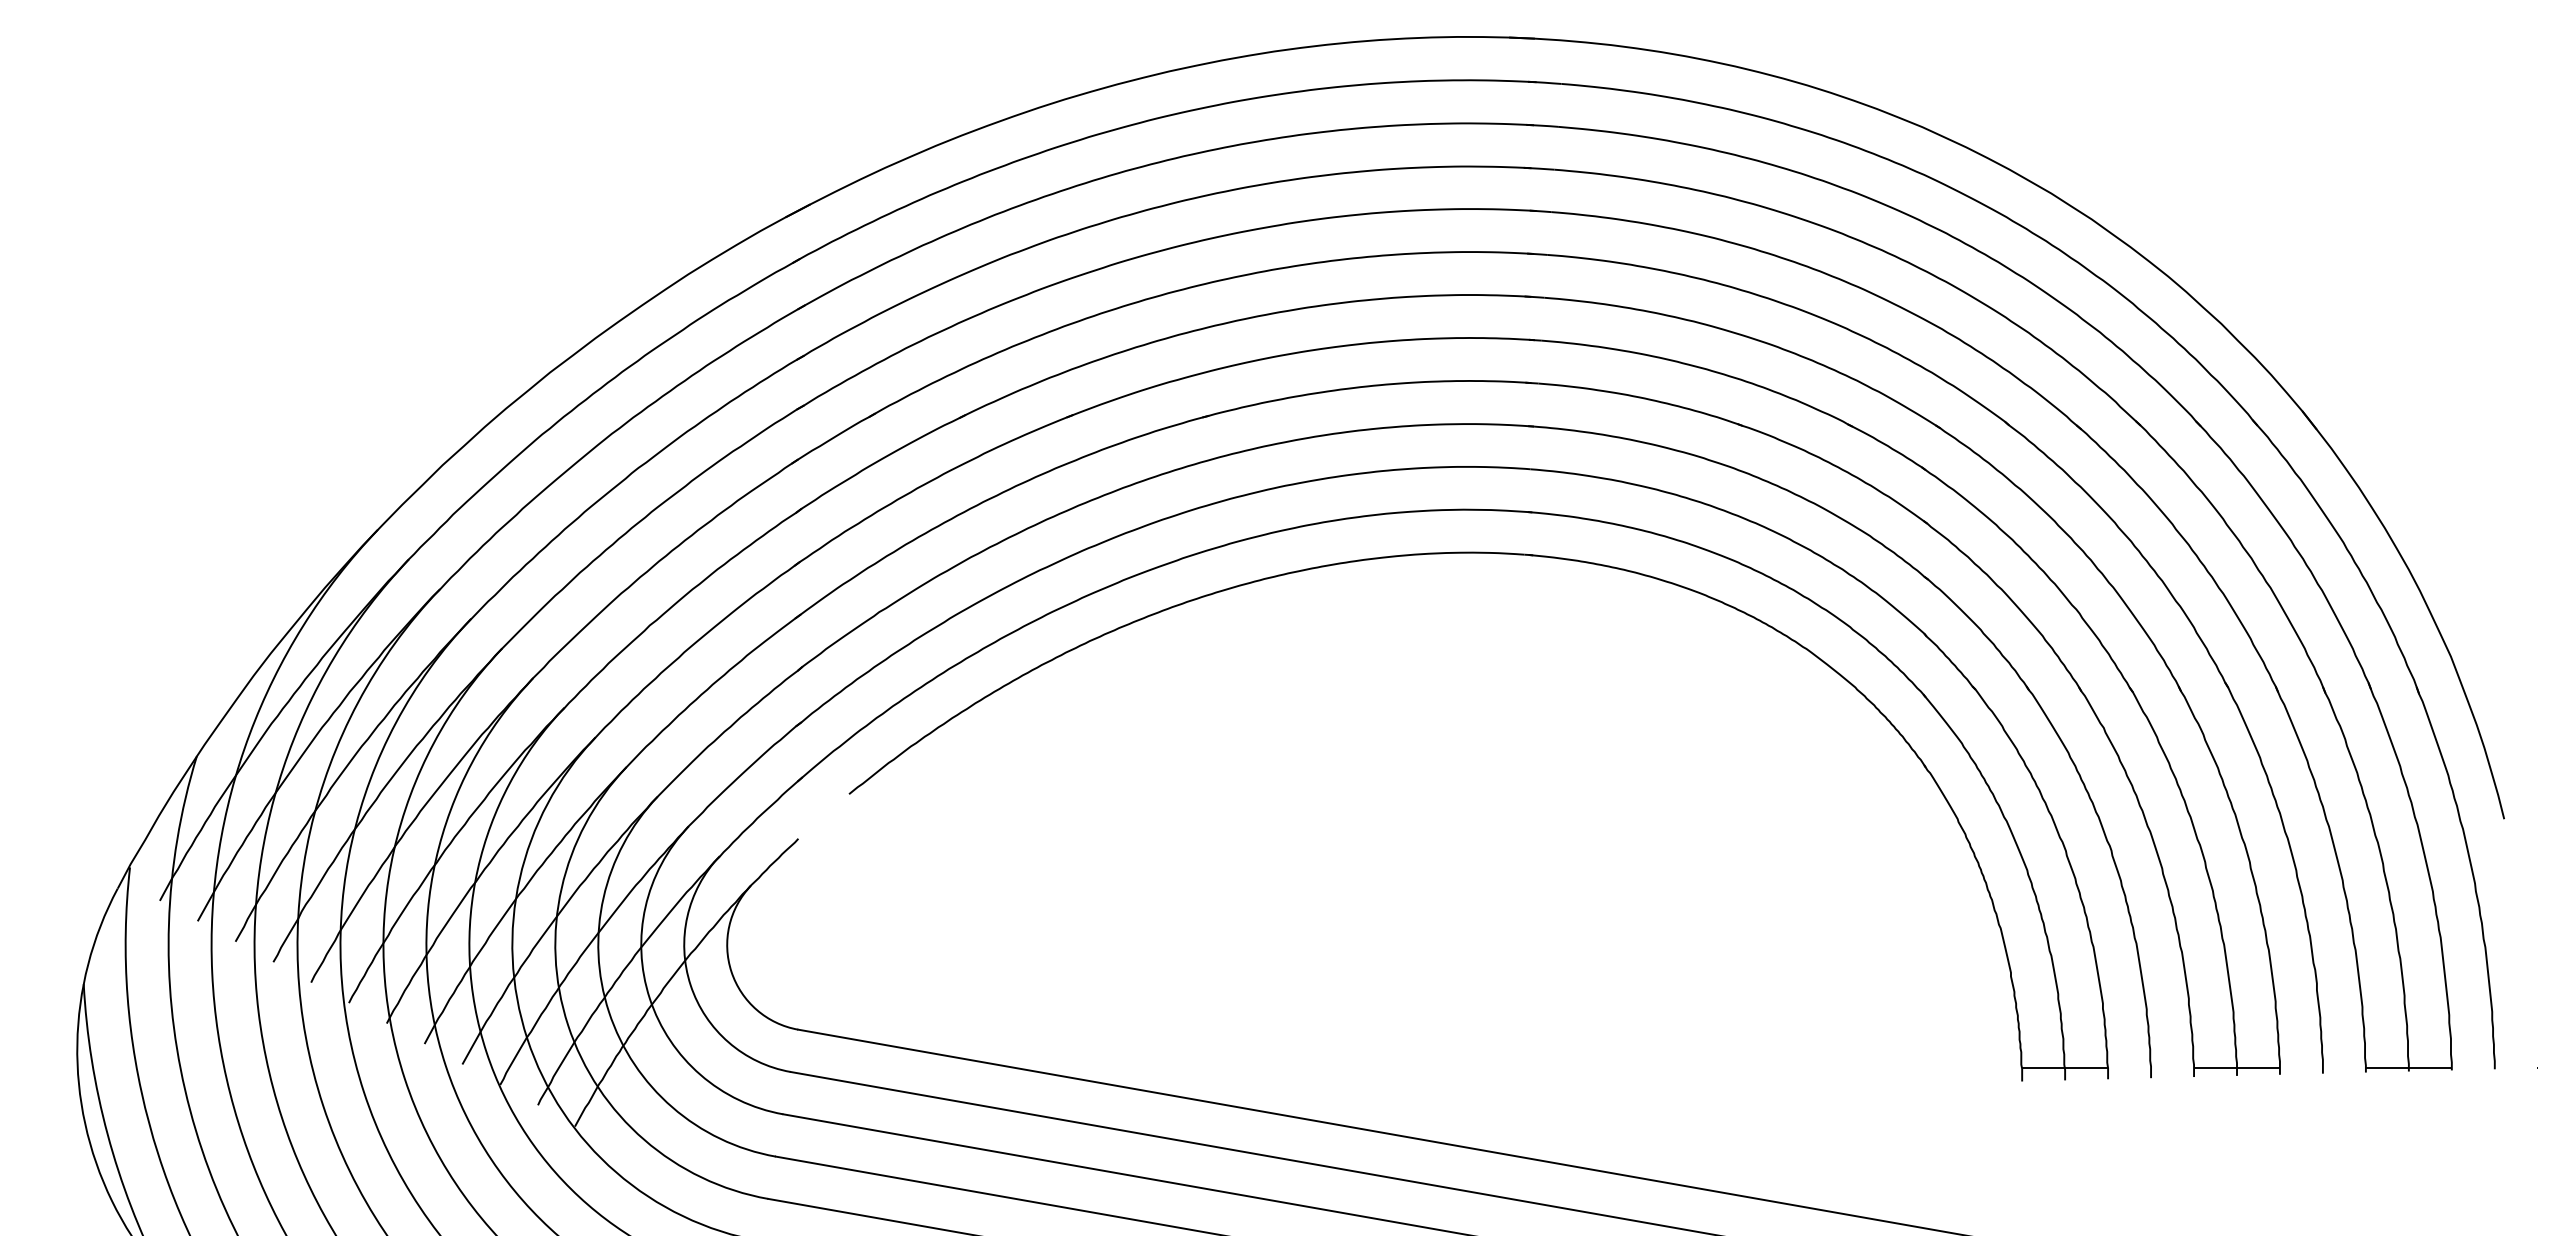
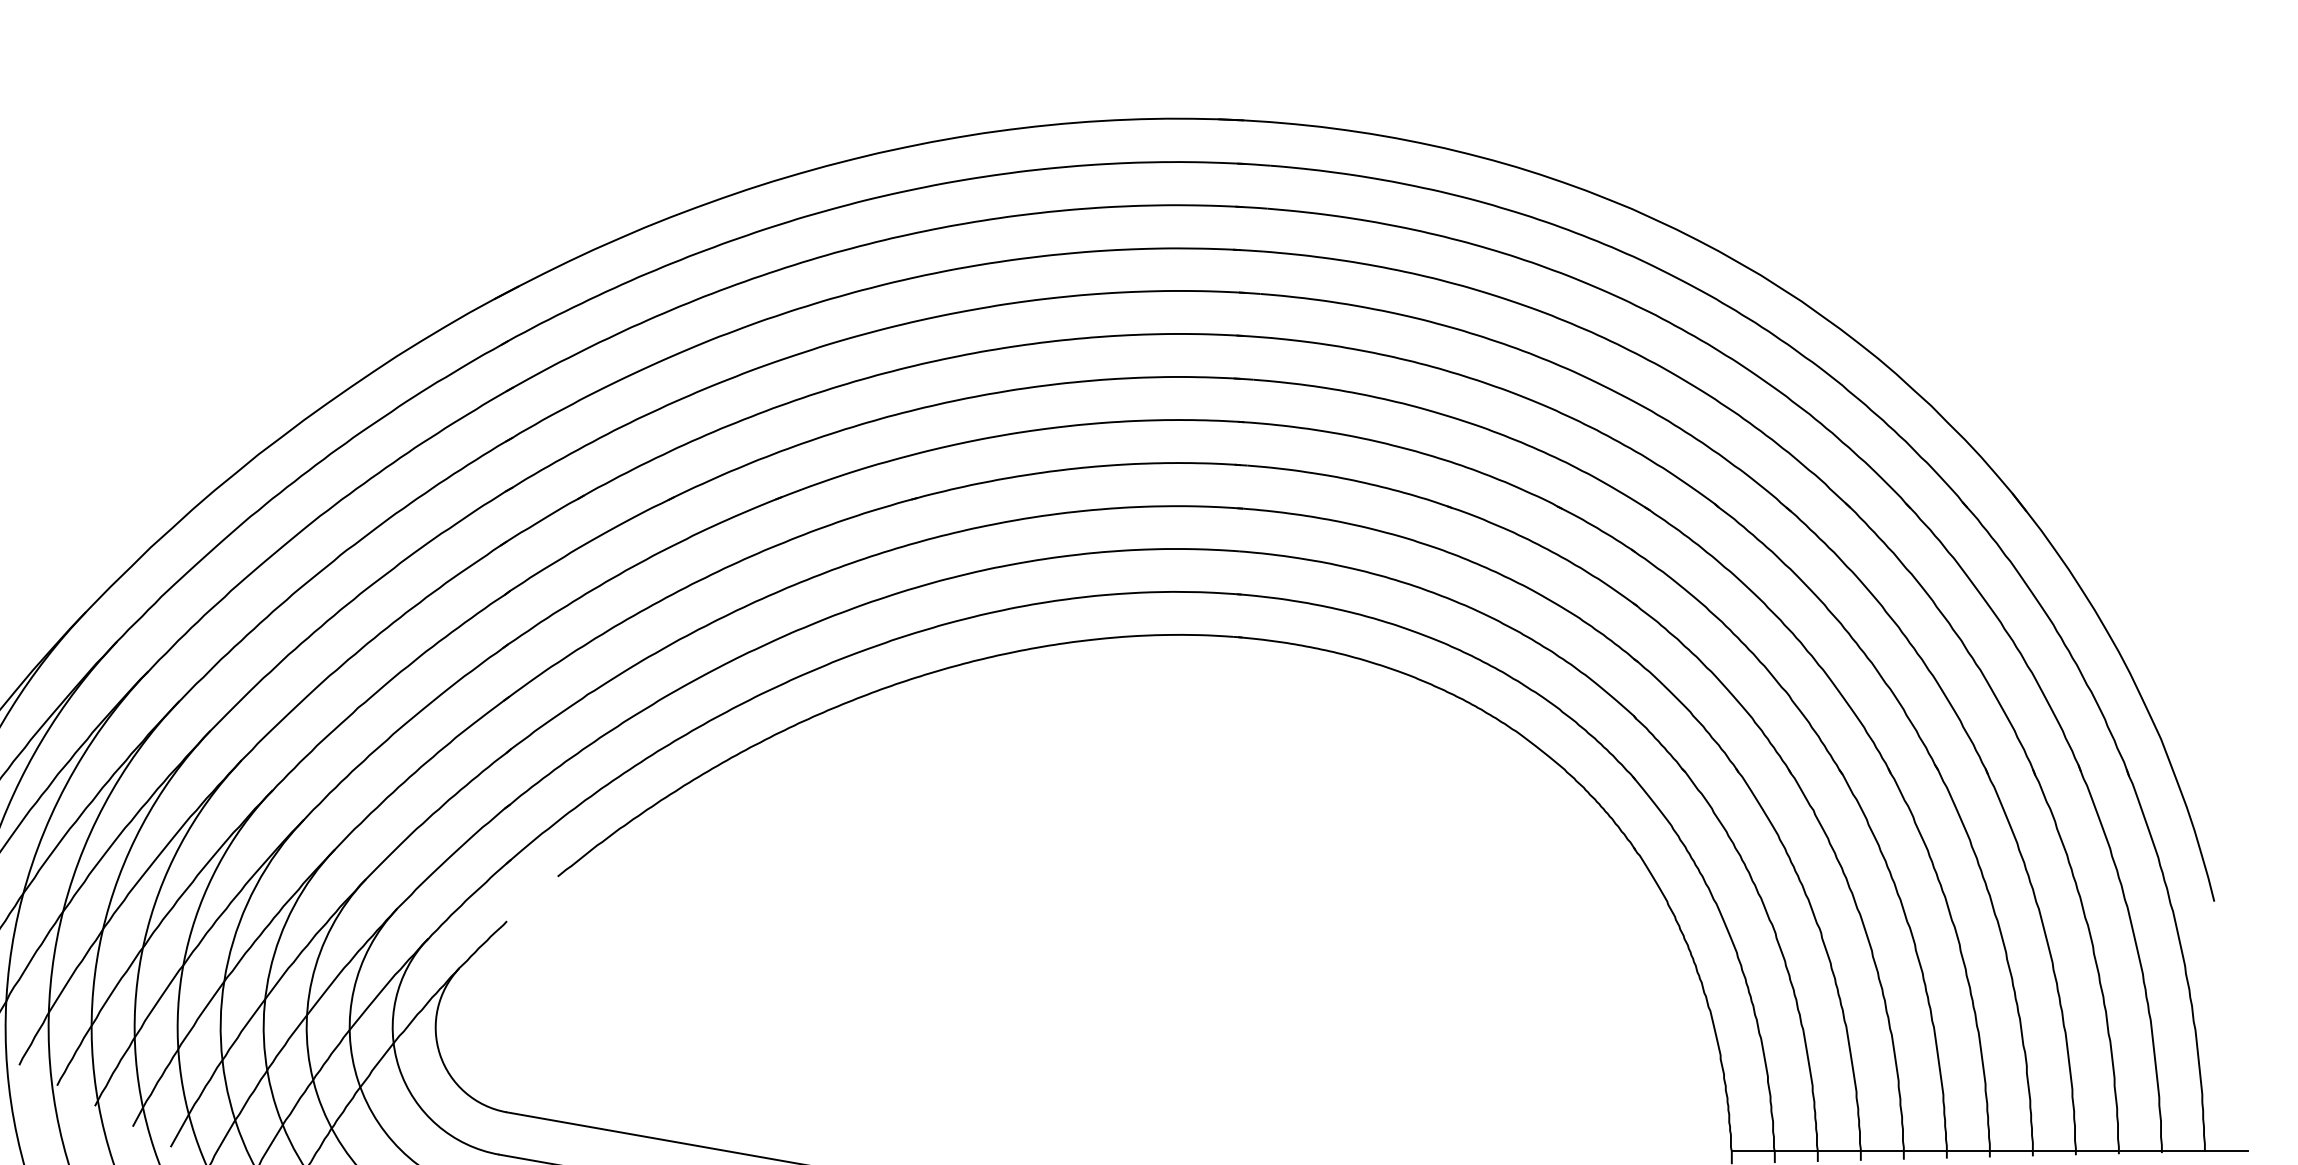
line: (2279, 1068) -> (1989, 1151), dashed -> solid

